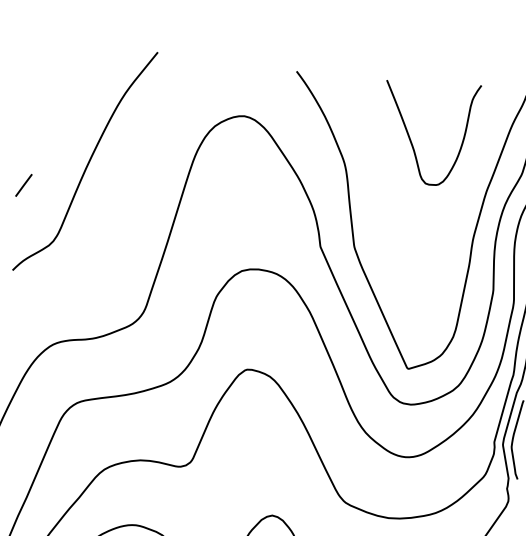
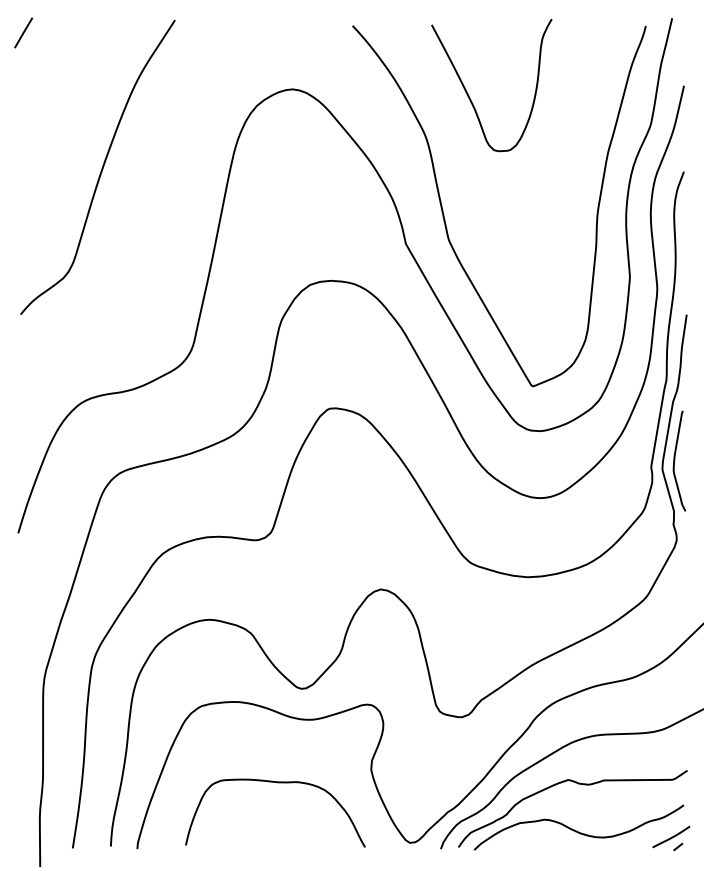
curve: (410, 138) -> (469, 95), moved
line: (23, 185) -> (23, 32), moved

